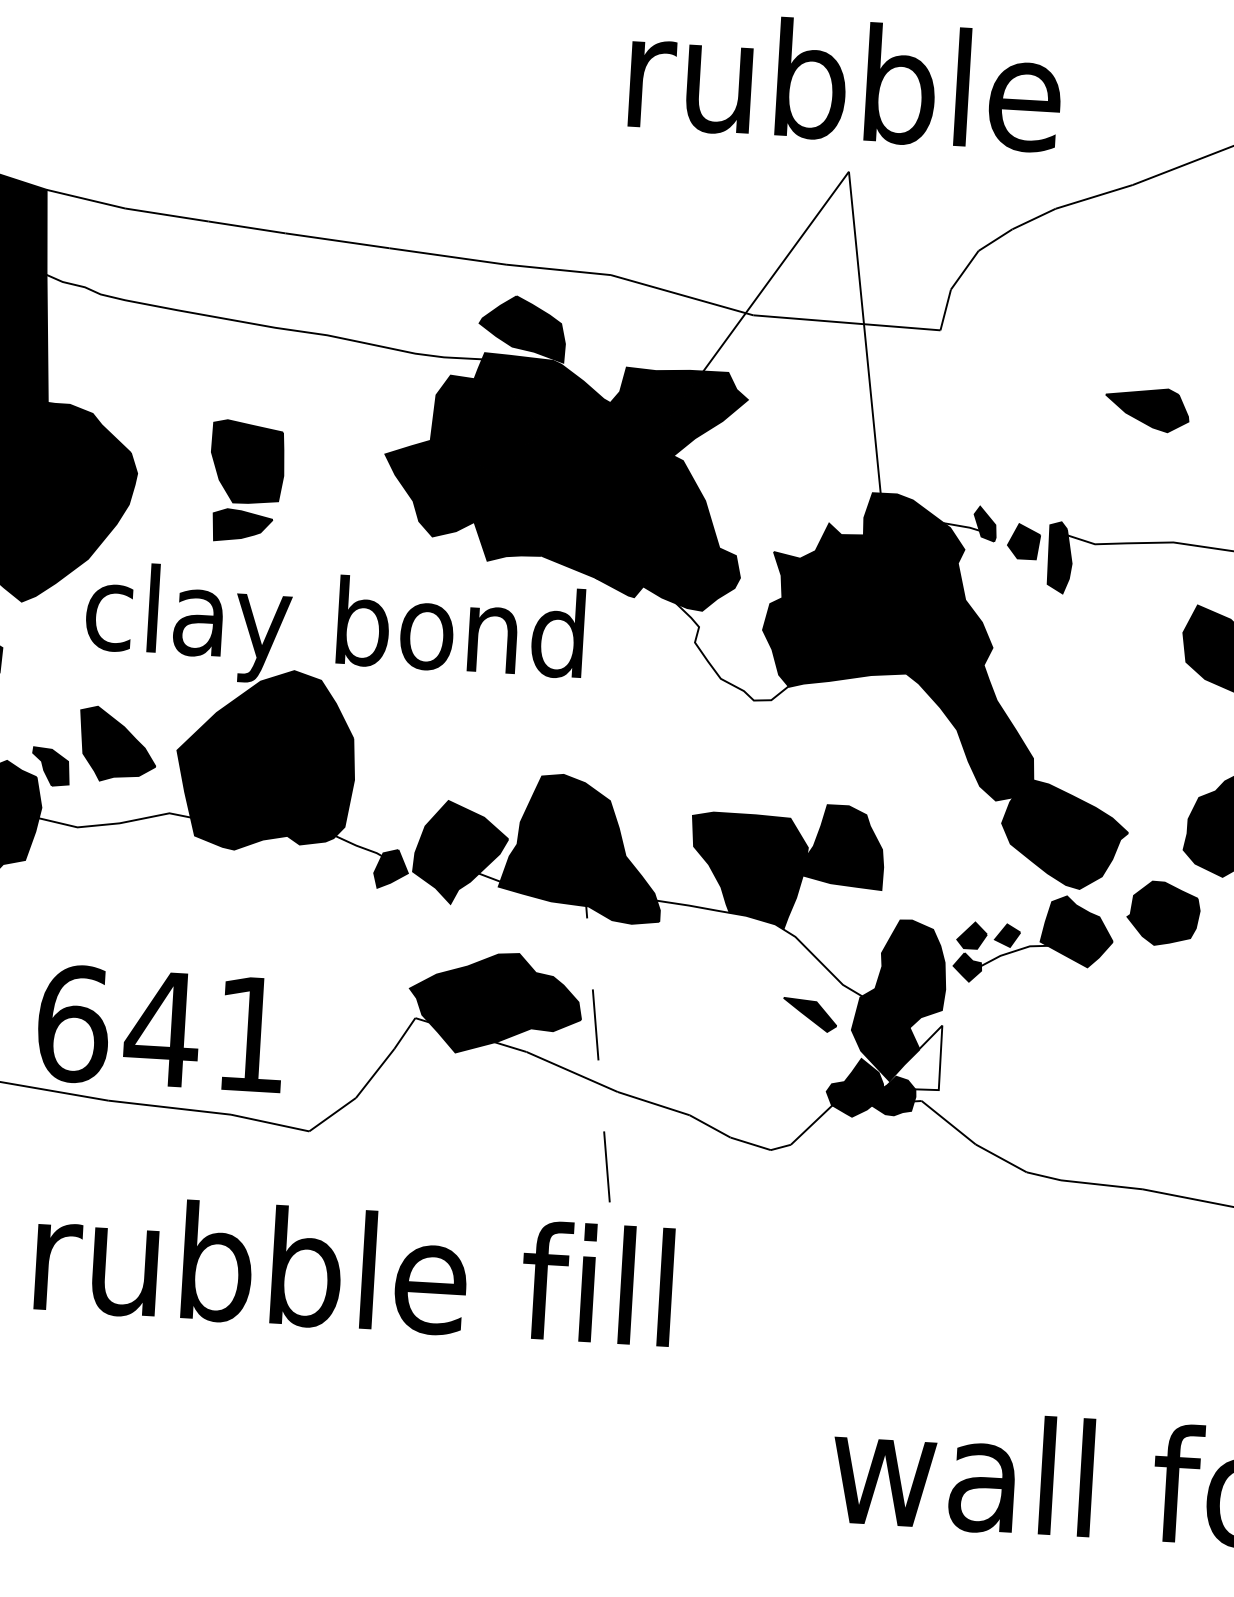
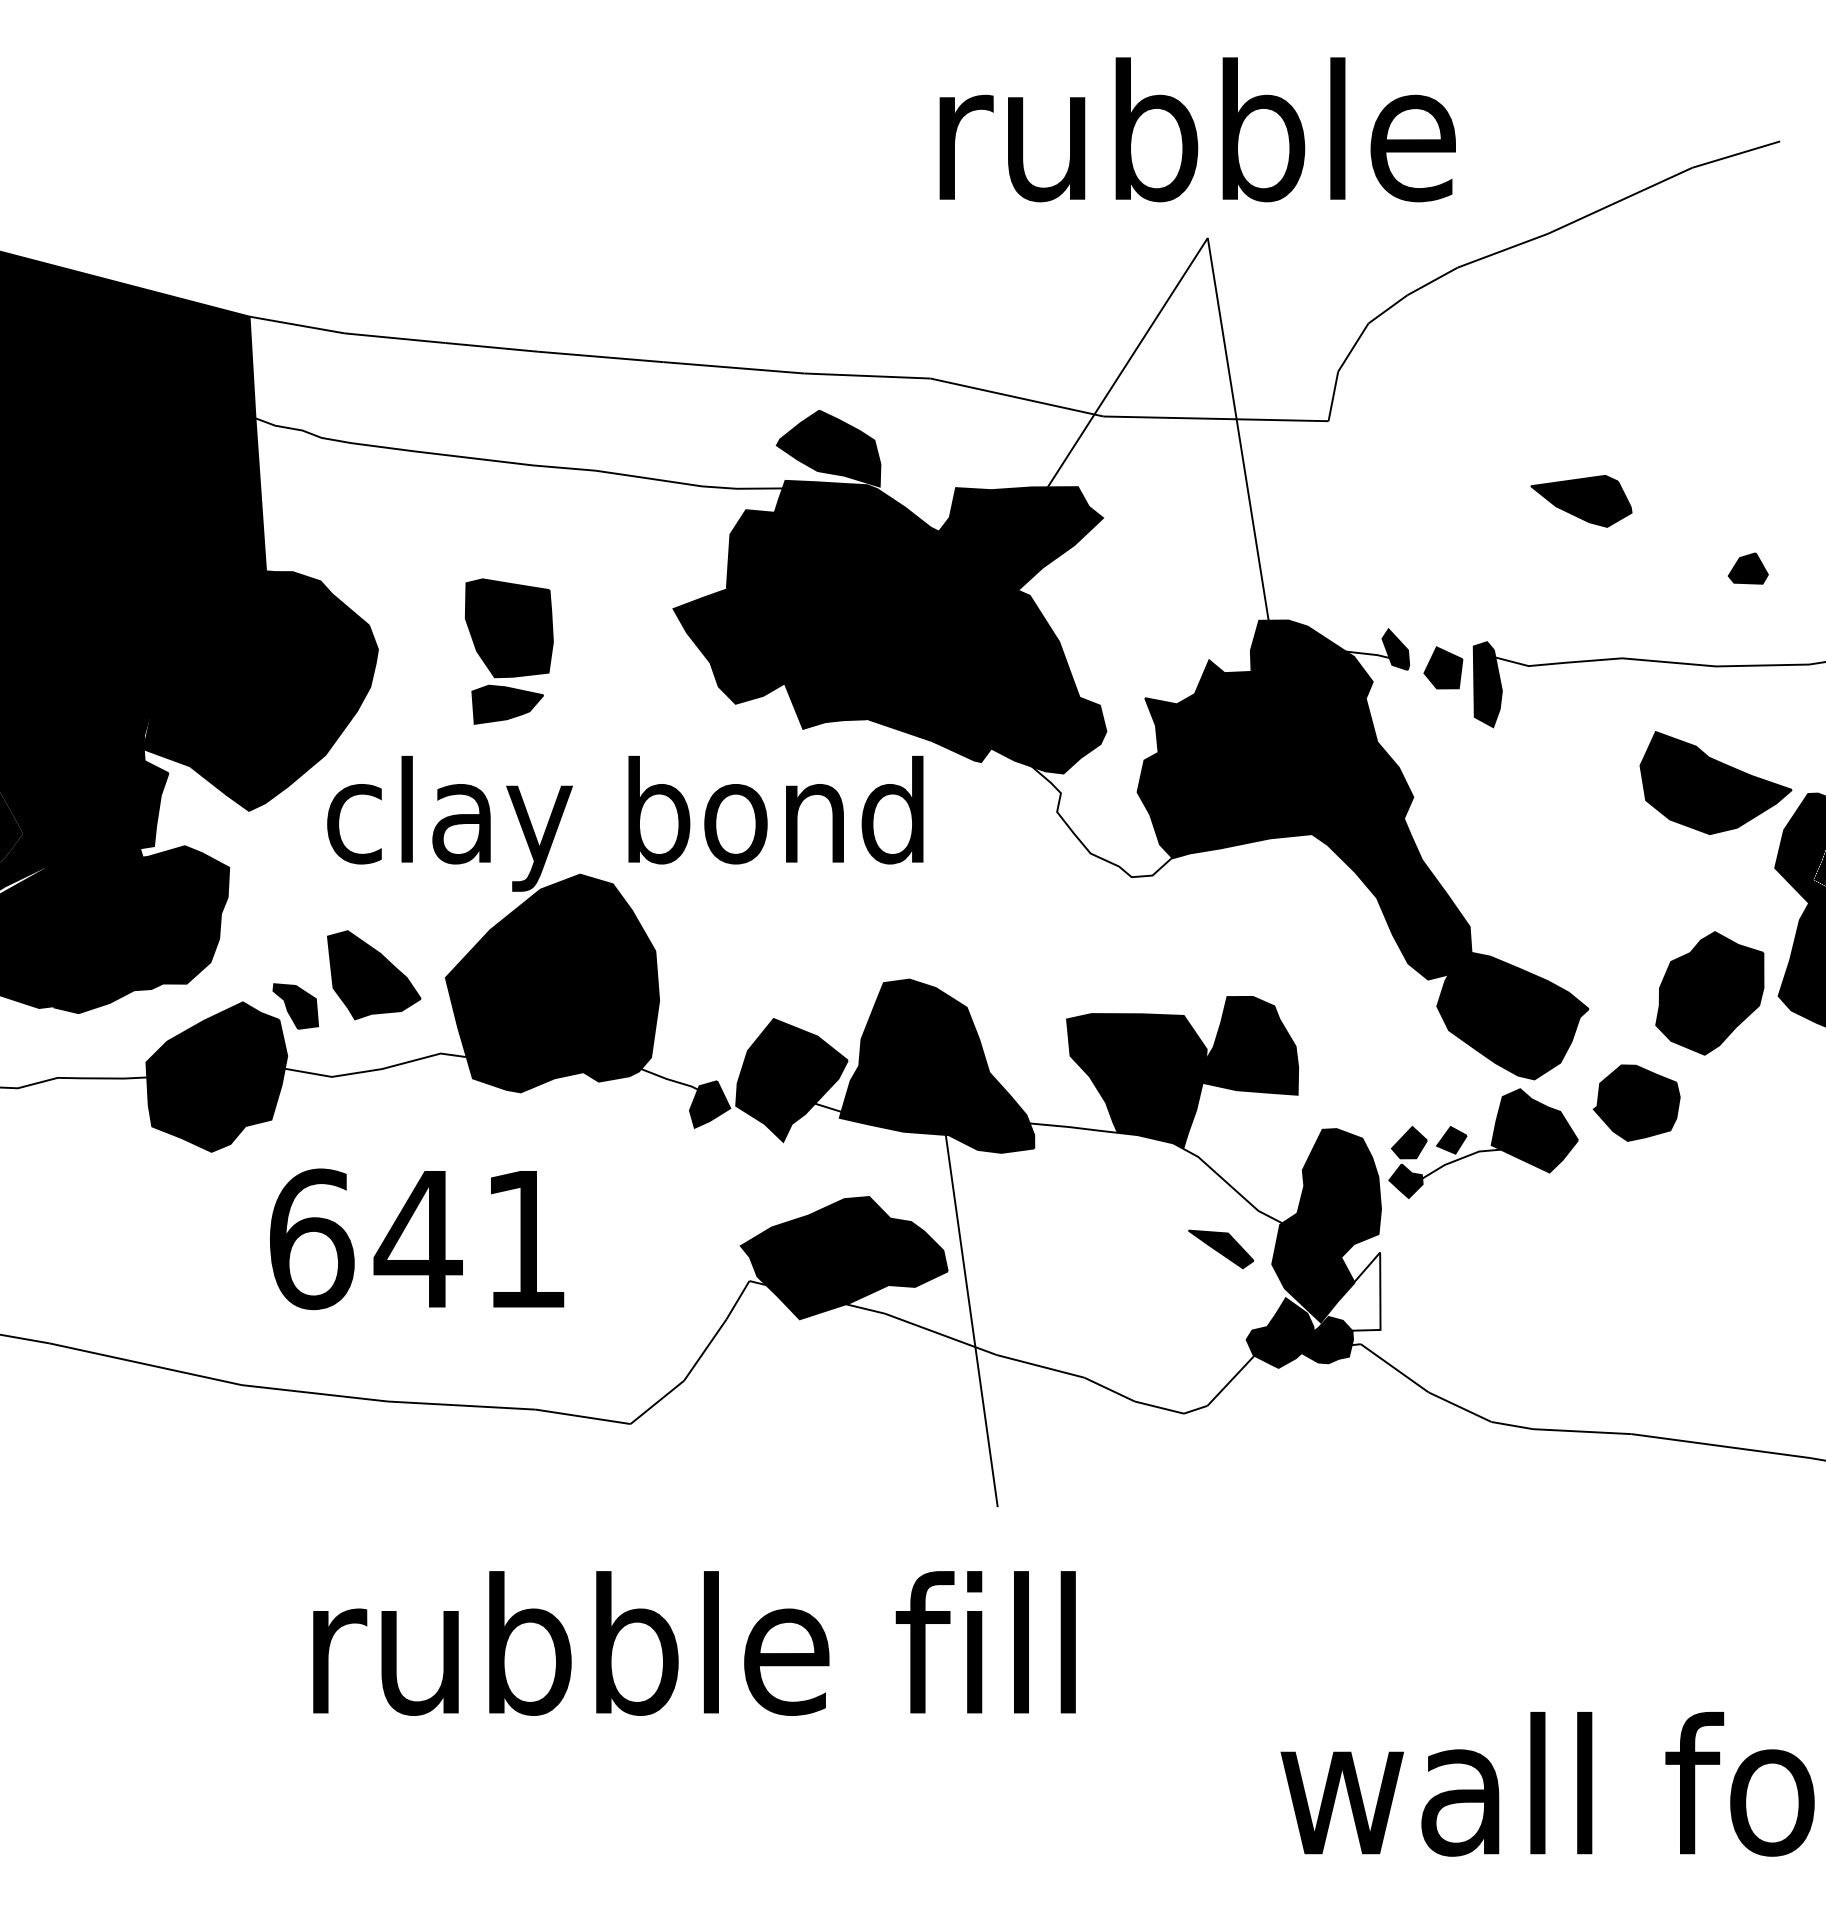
text: (161, 1029) -> (417, 1239), moved
line: (595, 1033) -> (966, 1286), dashed -> solid
text: (354, 1269) -> (694, 1643), moved

